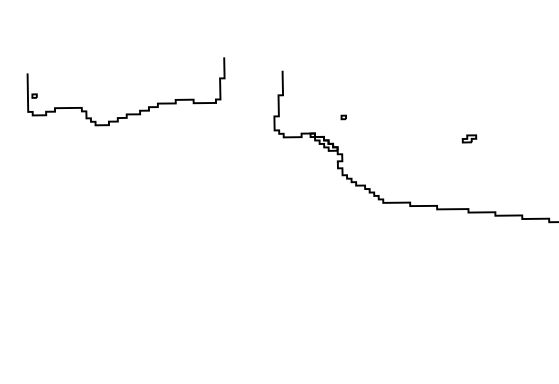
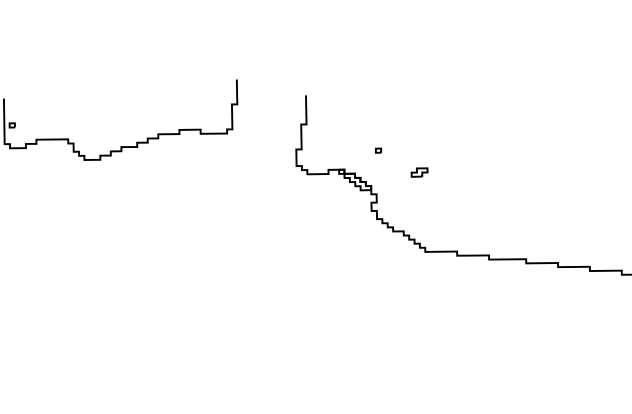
part: (469, 138) -> (419, 172), moved

